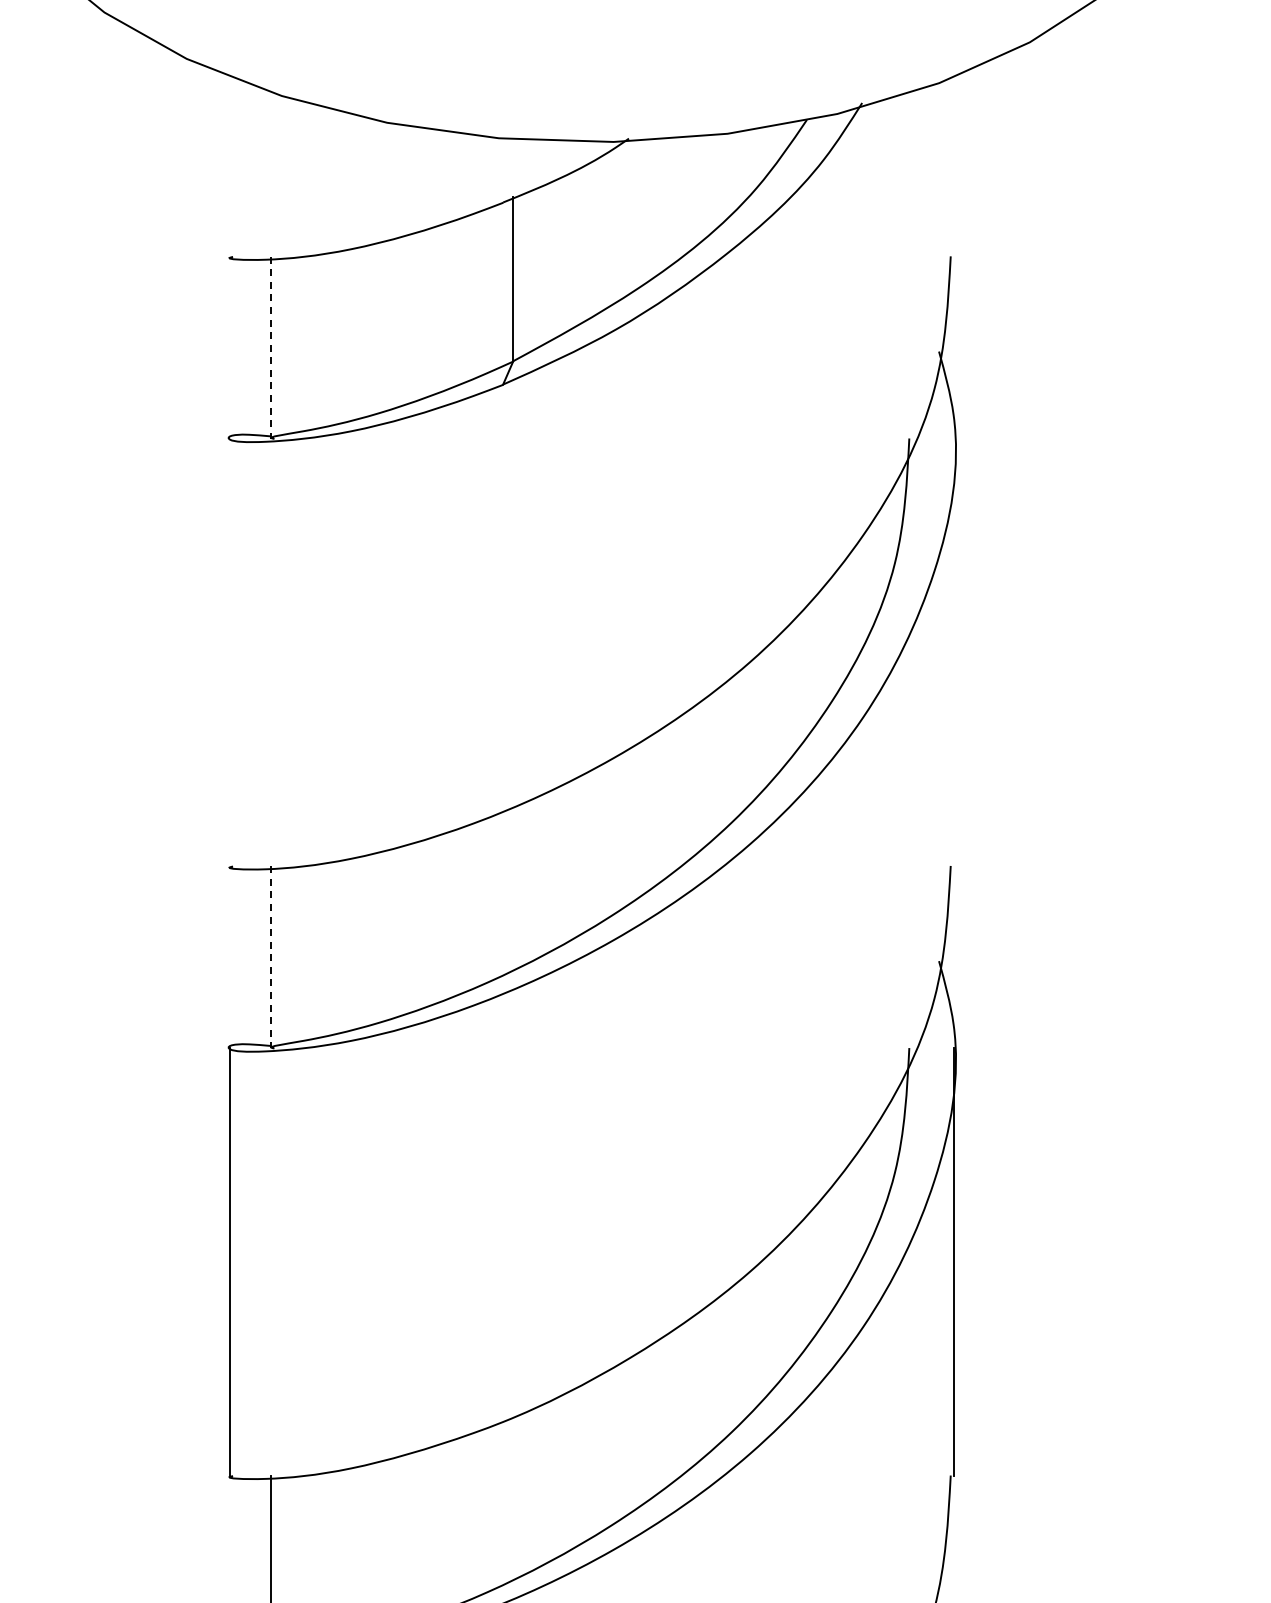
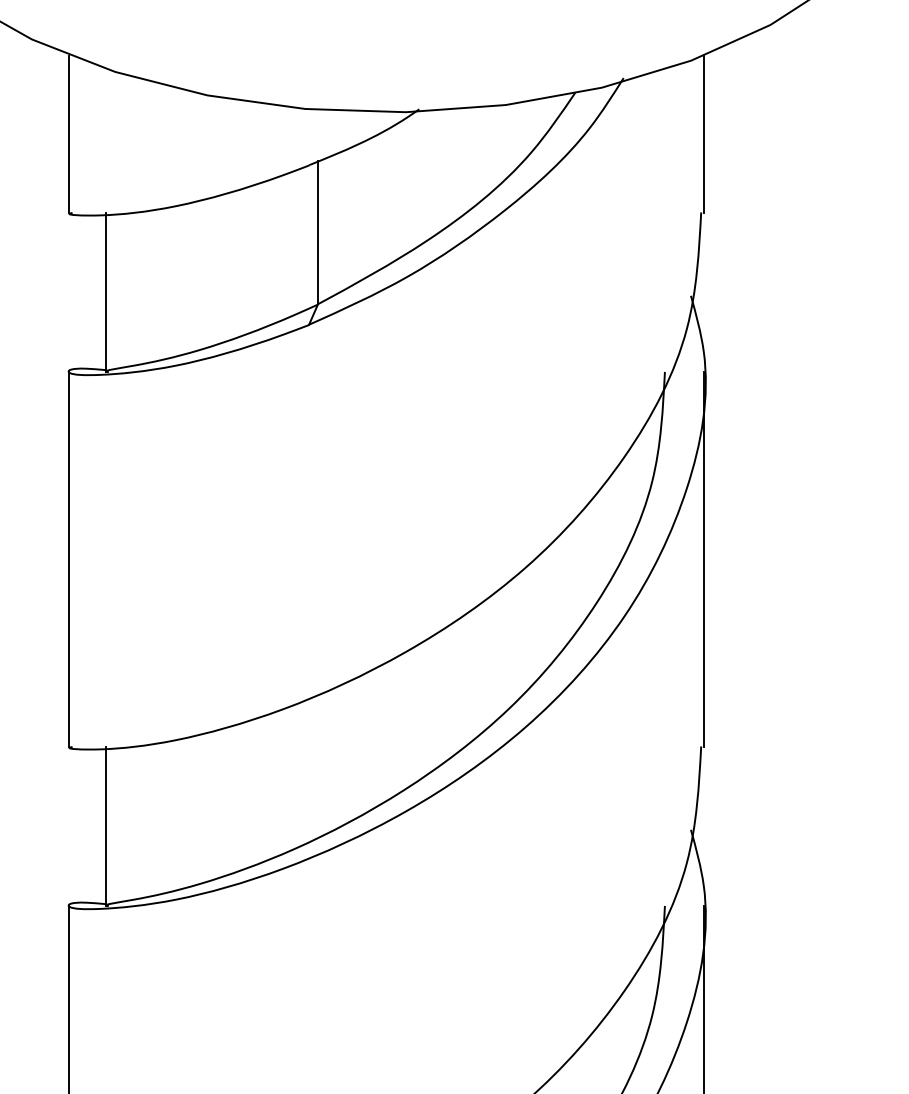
line: (229, 166) -> (69, 133), added
line: (954, 166) -> (704, 133), added
line: (271, 348) -> (106, 293), dashed -> solid
line: (229, 652) -> (69, 559), added
line: (954, 652) -> (704, 559), added
line: (271, 957) -> (106, 826), dashed -> solid

